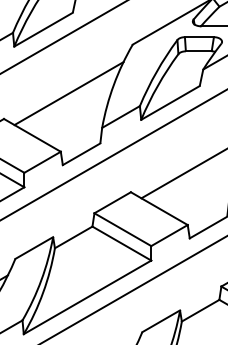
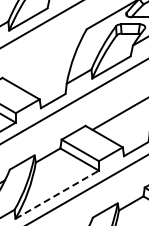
line: (68, 92) -> (44, 60), removed
line: (88, 296) -> (57, 194), solid -> dashed

